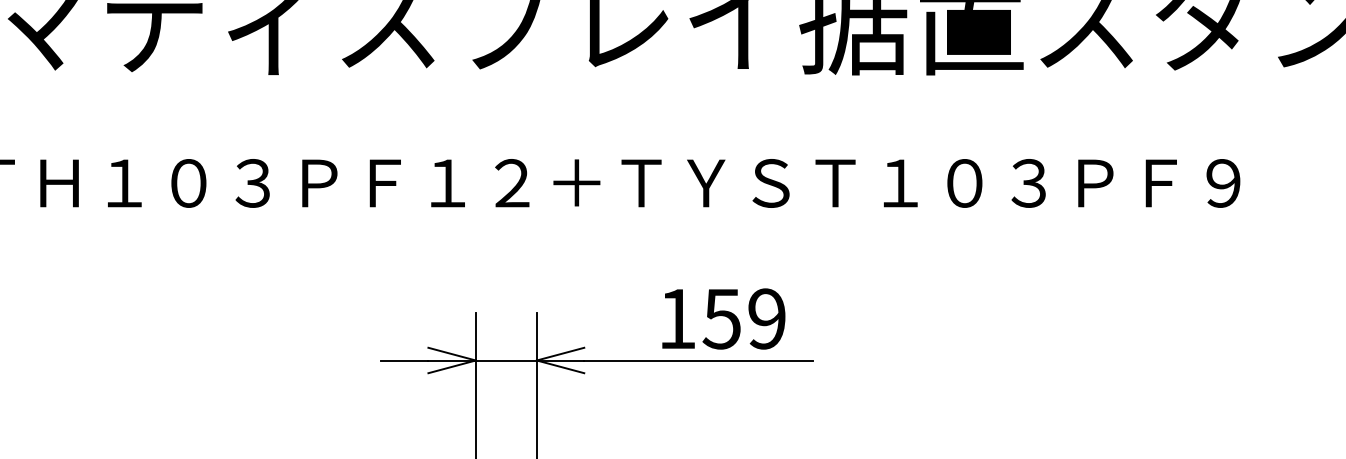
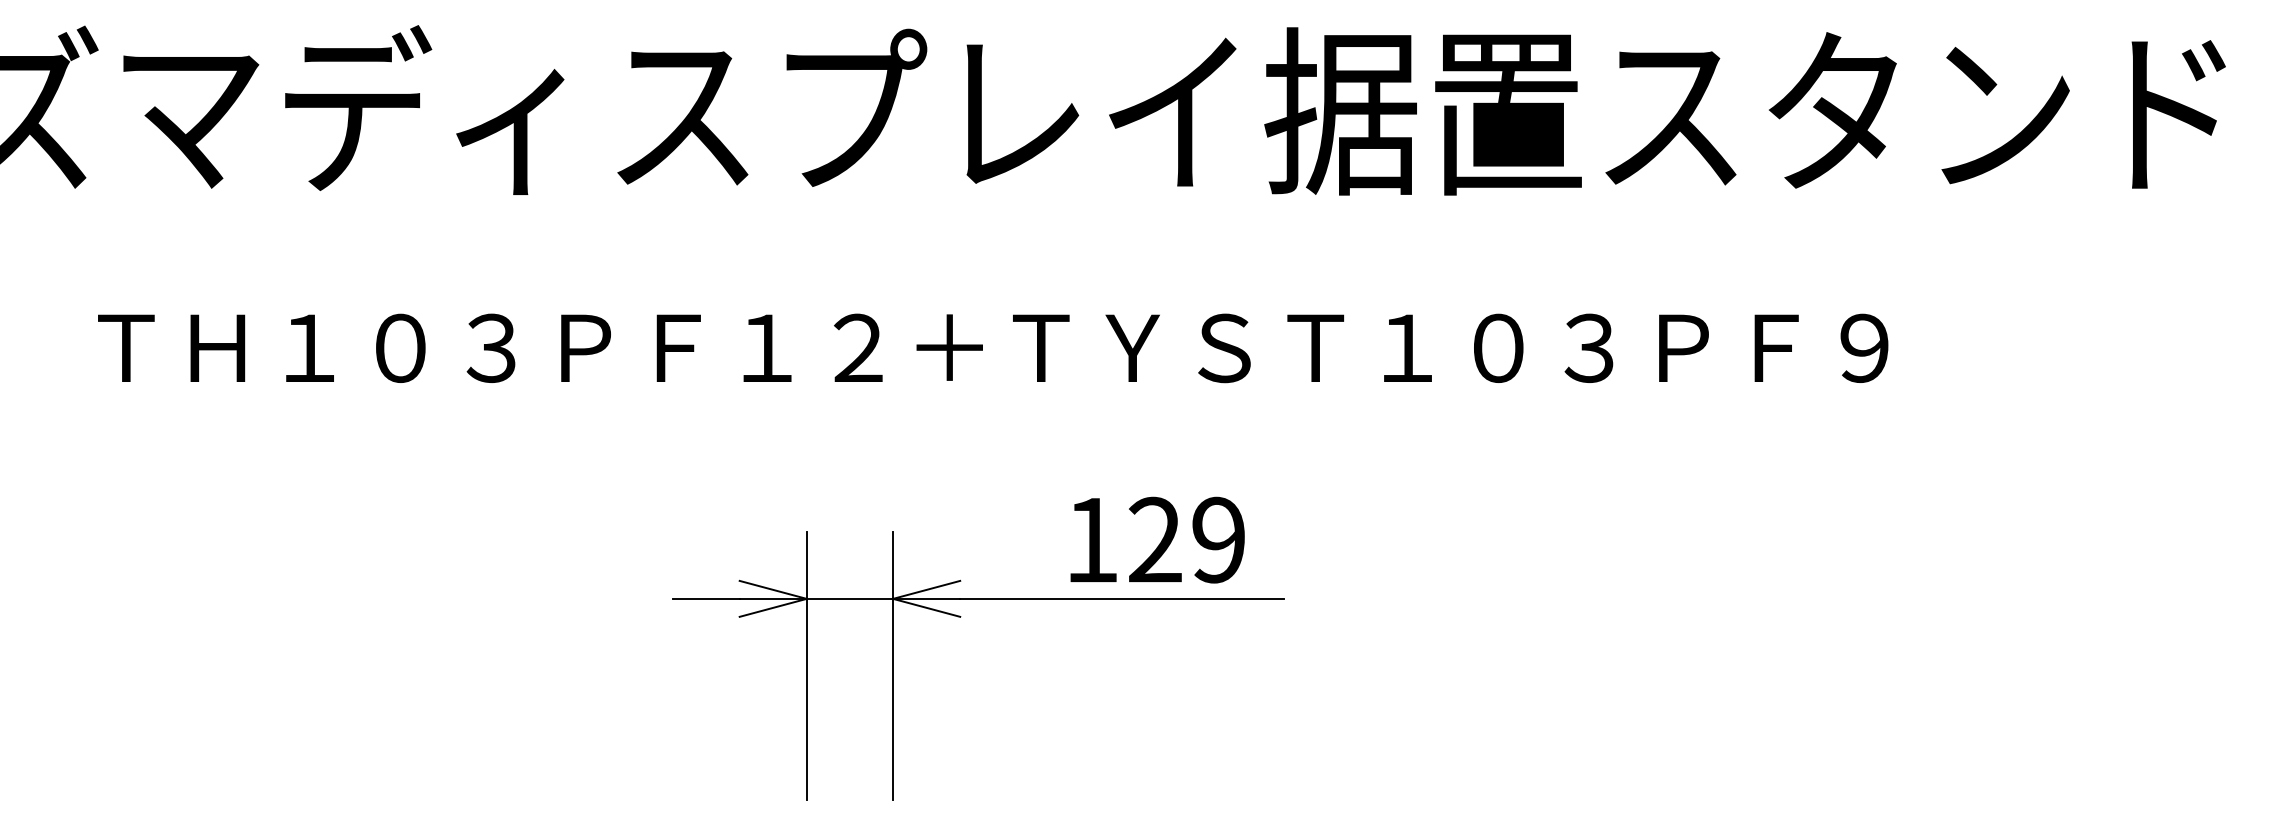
text: (721, 318) -> (1154, 539), 159 -> 129

